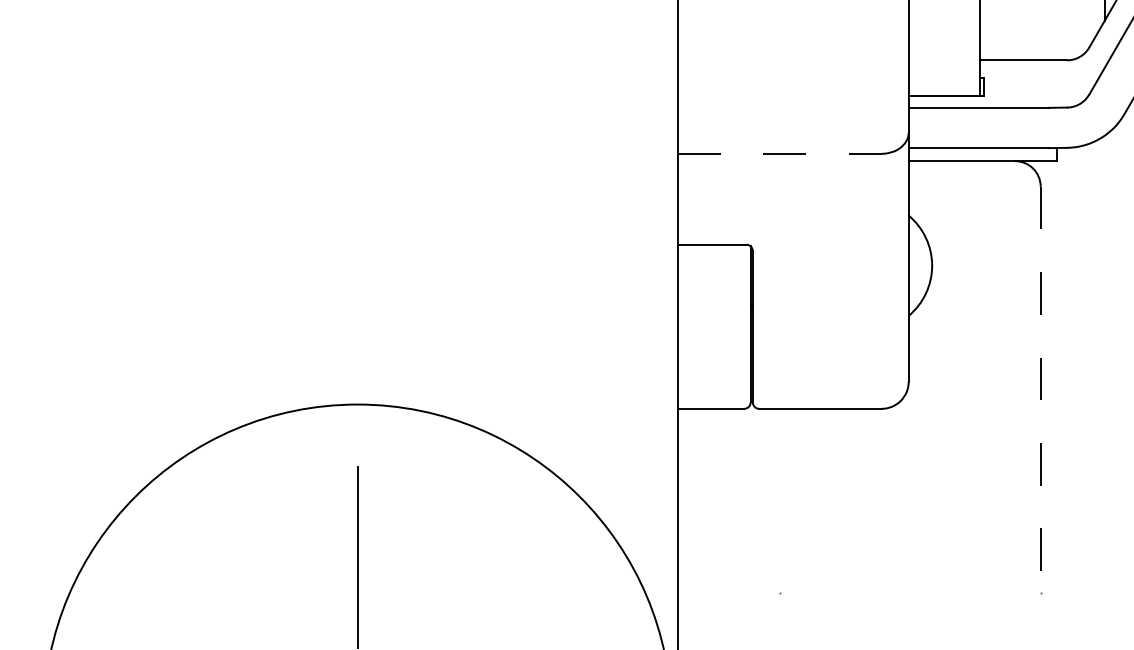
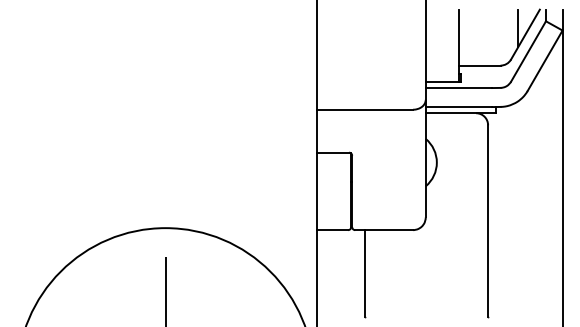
line: (781, 153) -> (365, 109), dashed -> solid
line: (1041, 390) -> (488, 221), dashed -> solid
line: (781, 500) -> (365, 273), added

